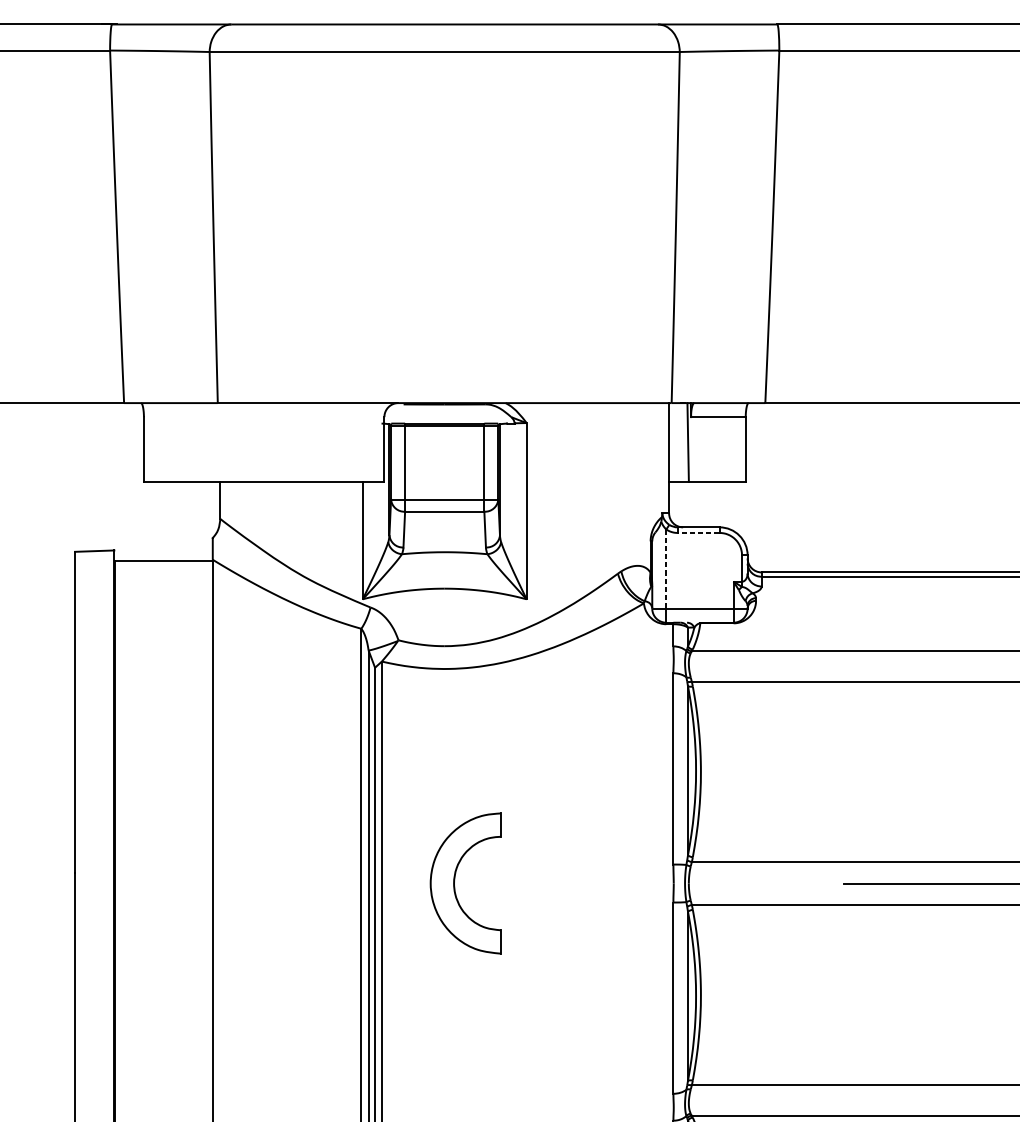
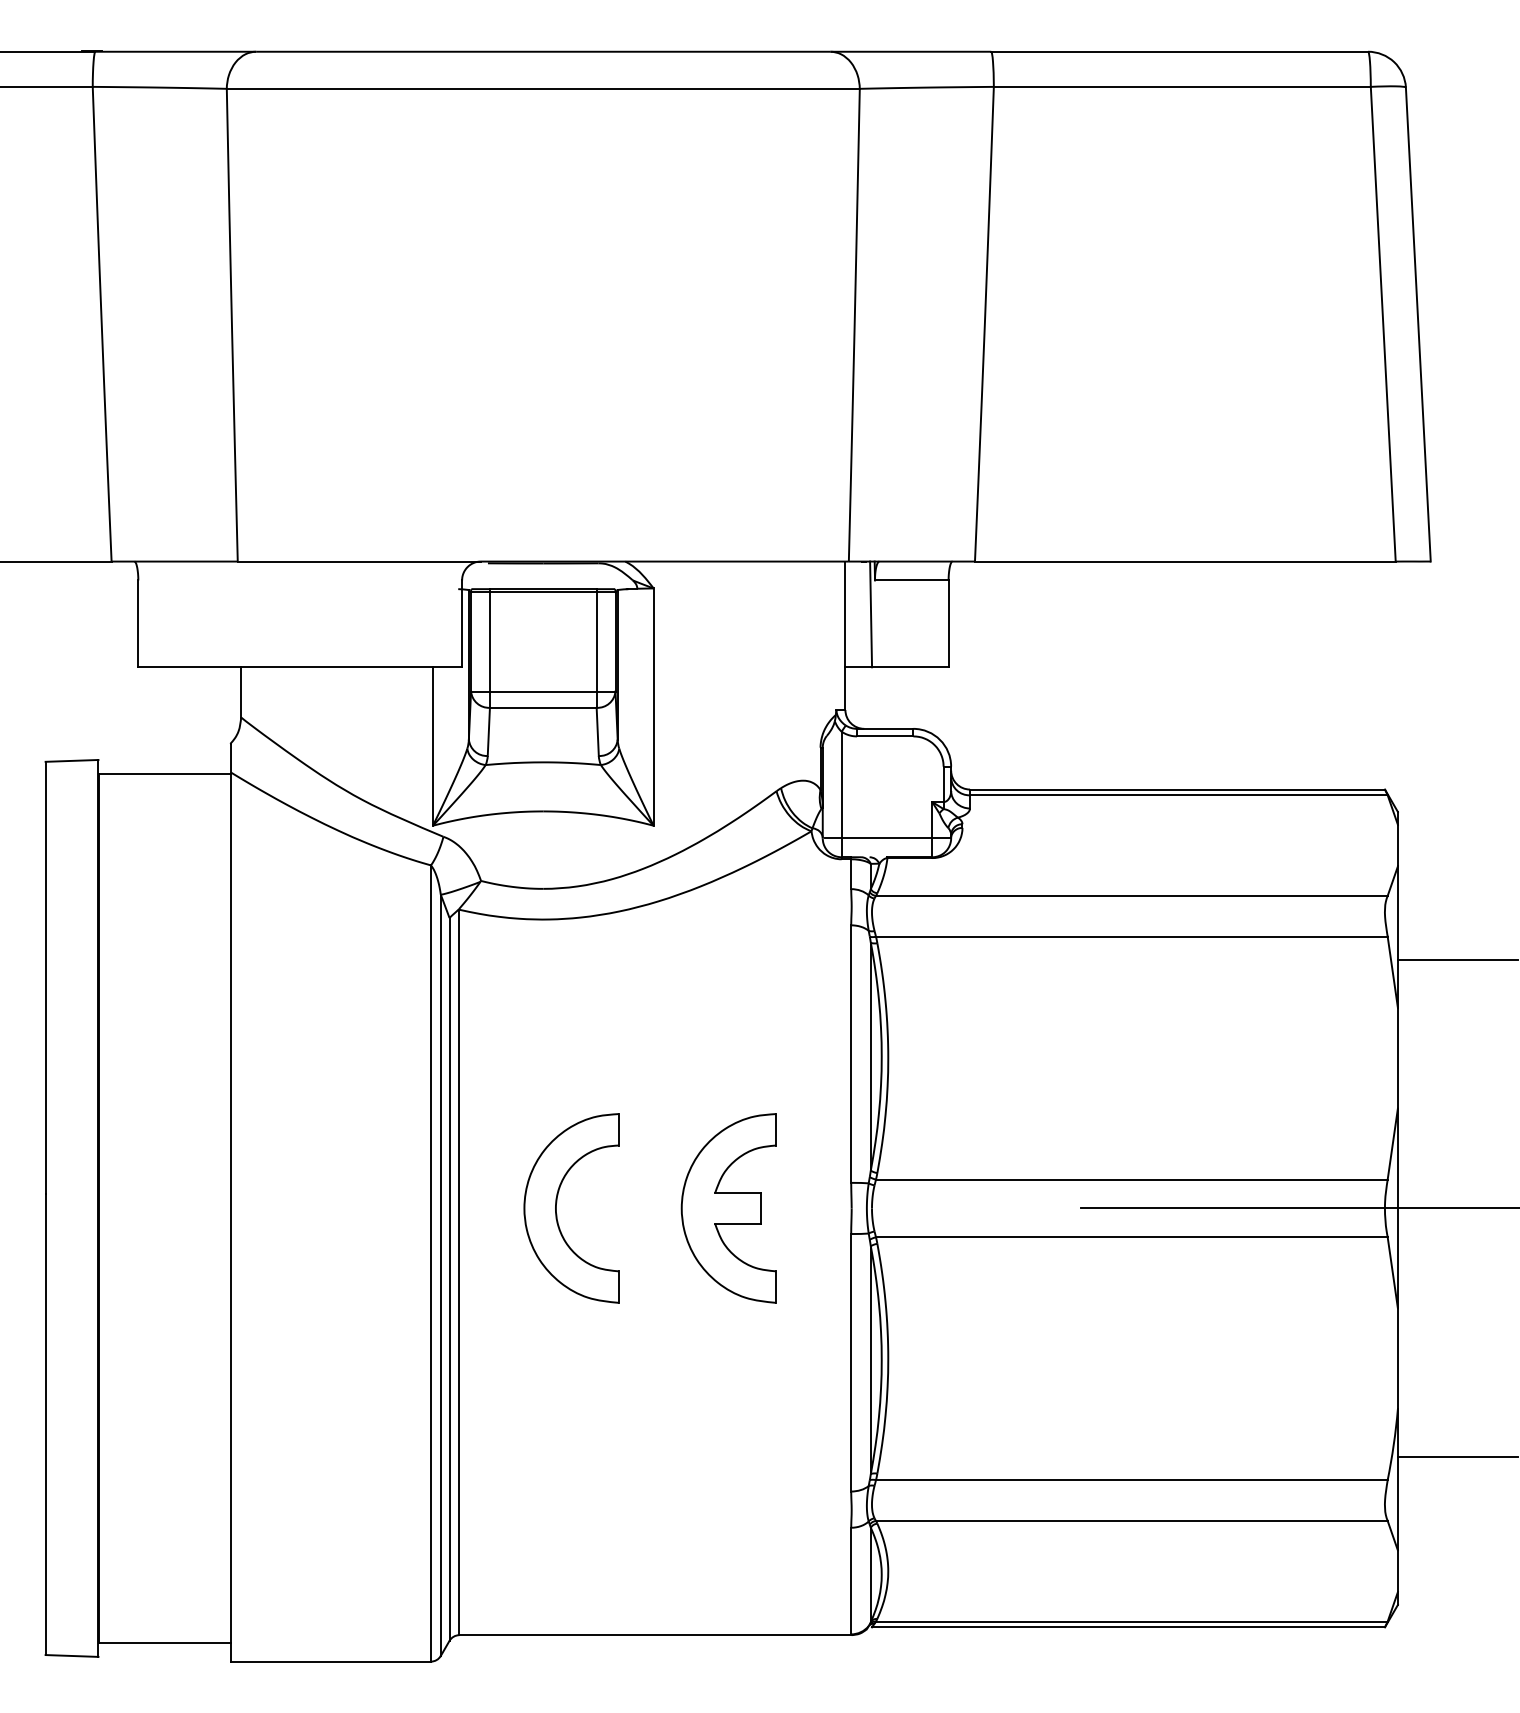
line: (698, 533) -> (884, 736), dashed -> solid
line: (666, 569) -> (841, 785), dashed -> solid
part: (582, 883) -> (728, 1208), added

